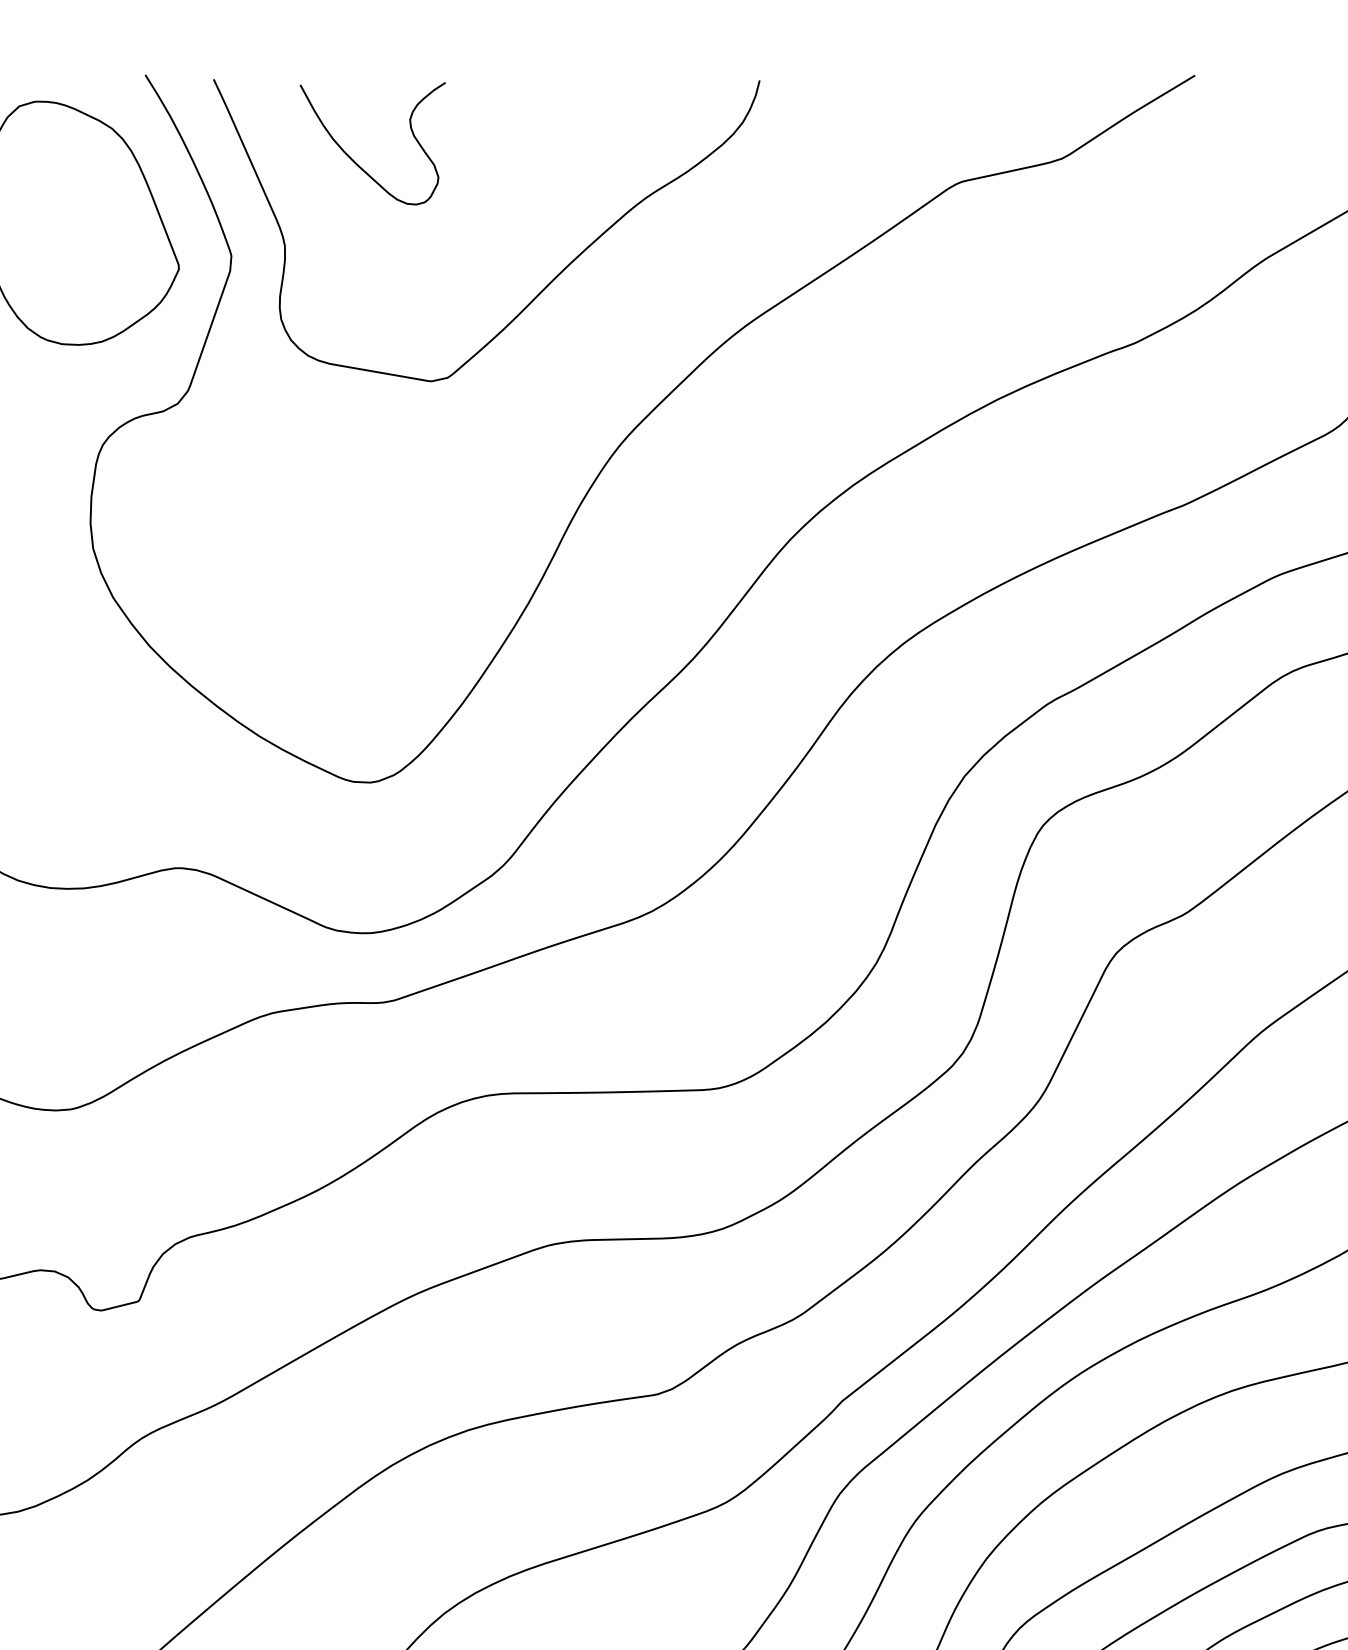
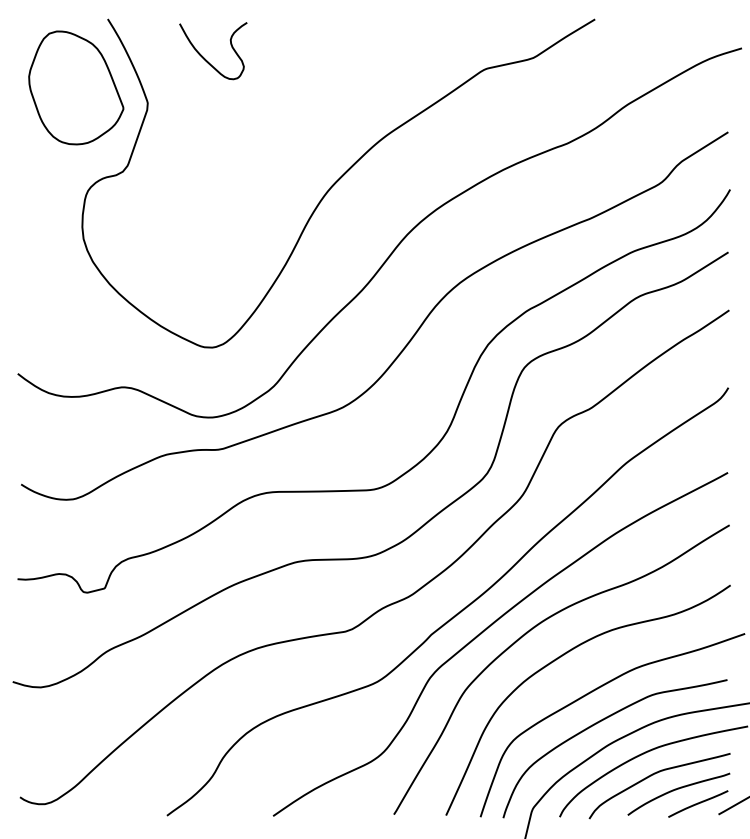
curve: (543, 286) -> (292, 117), removed

